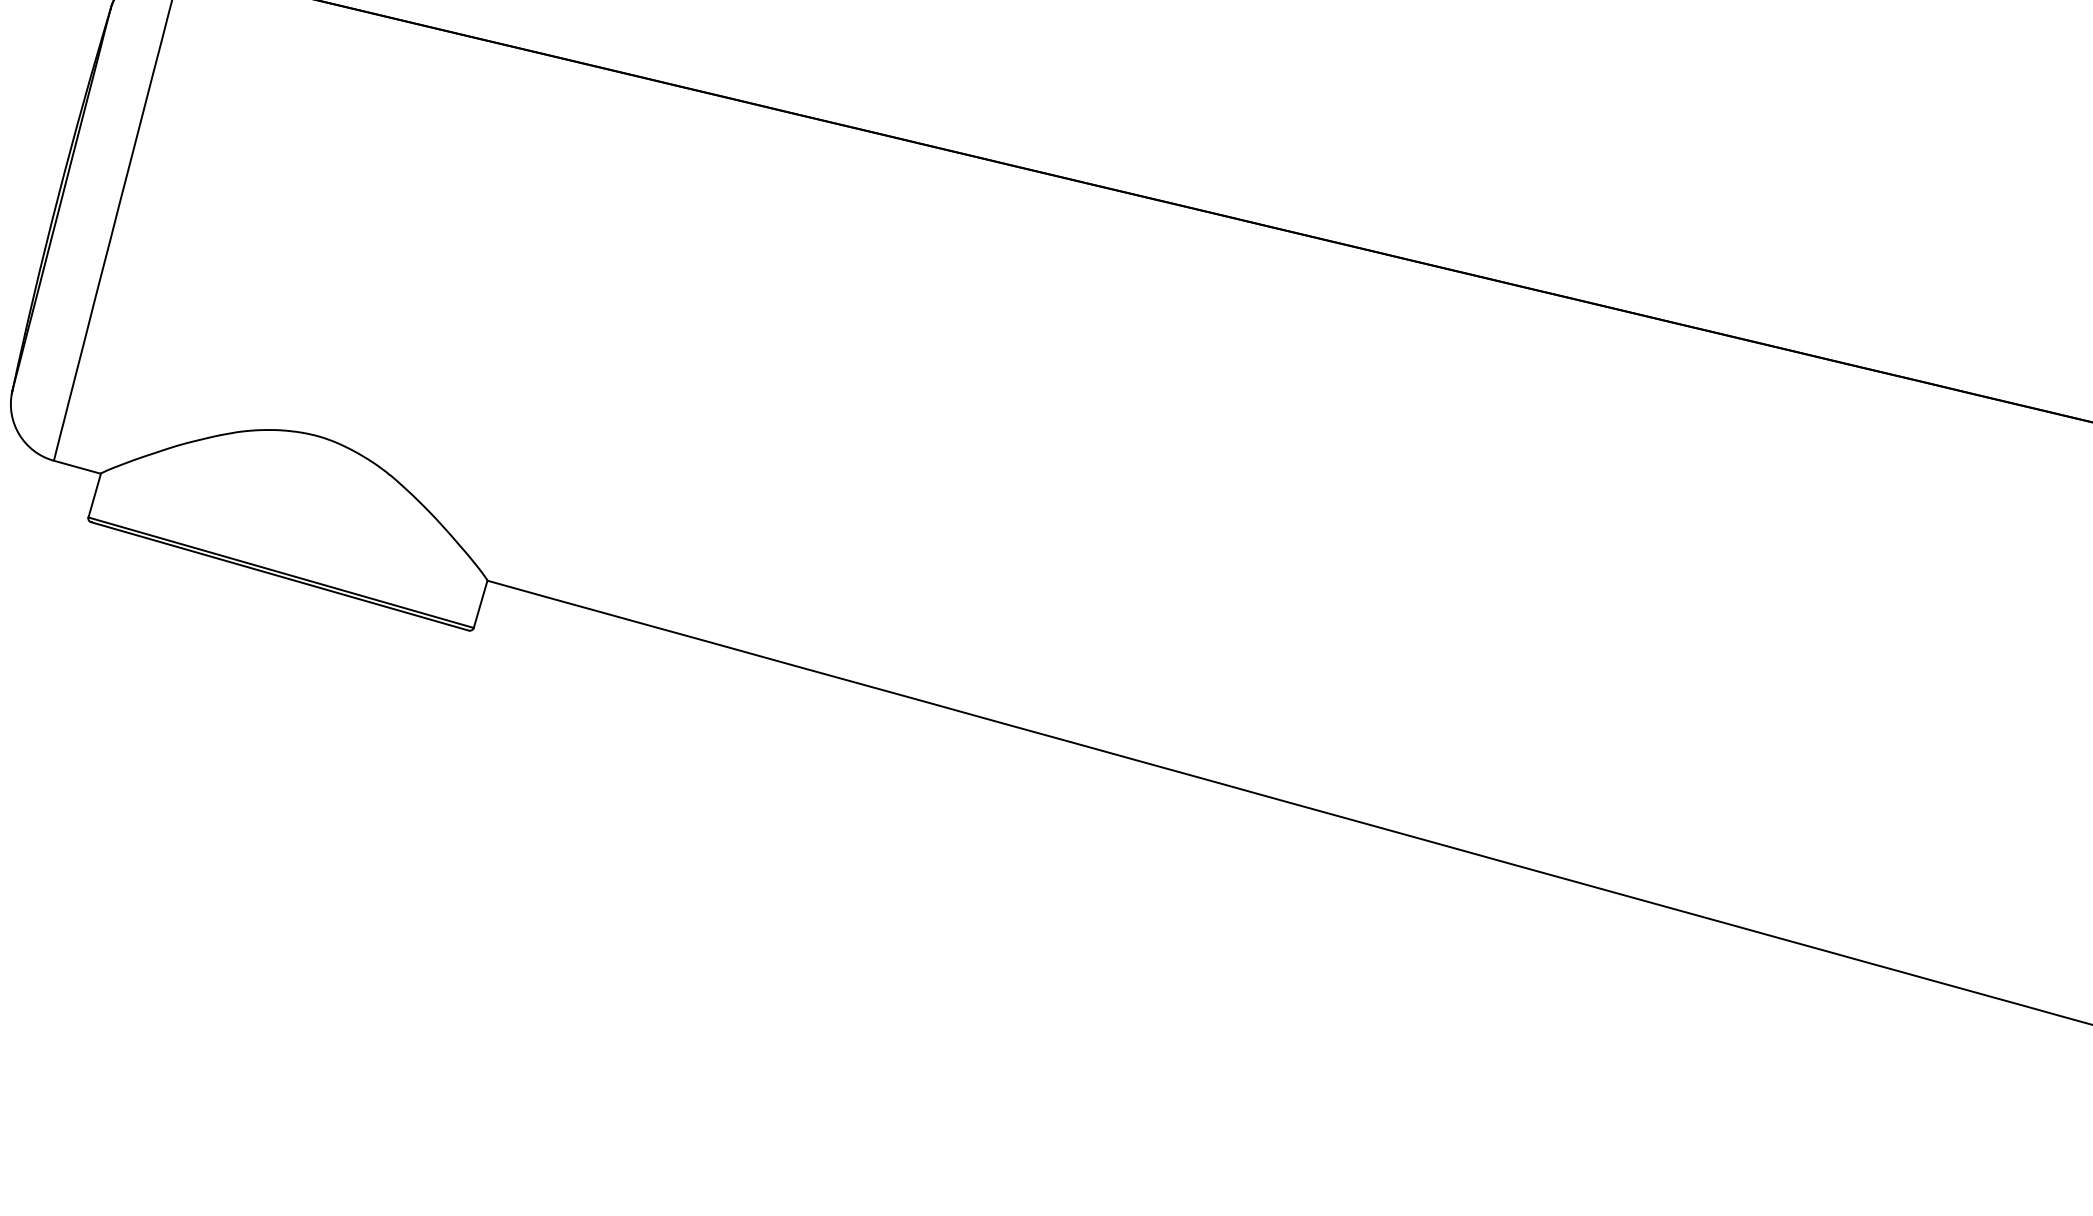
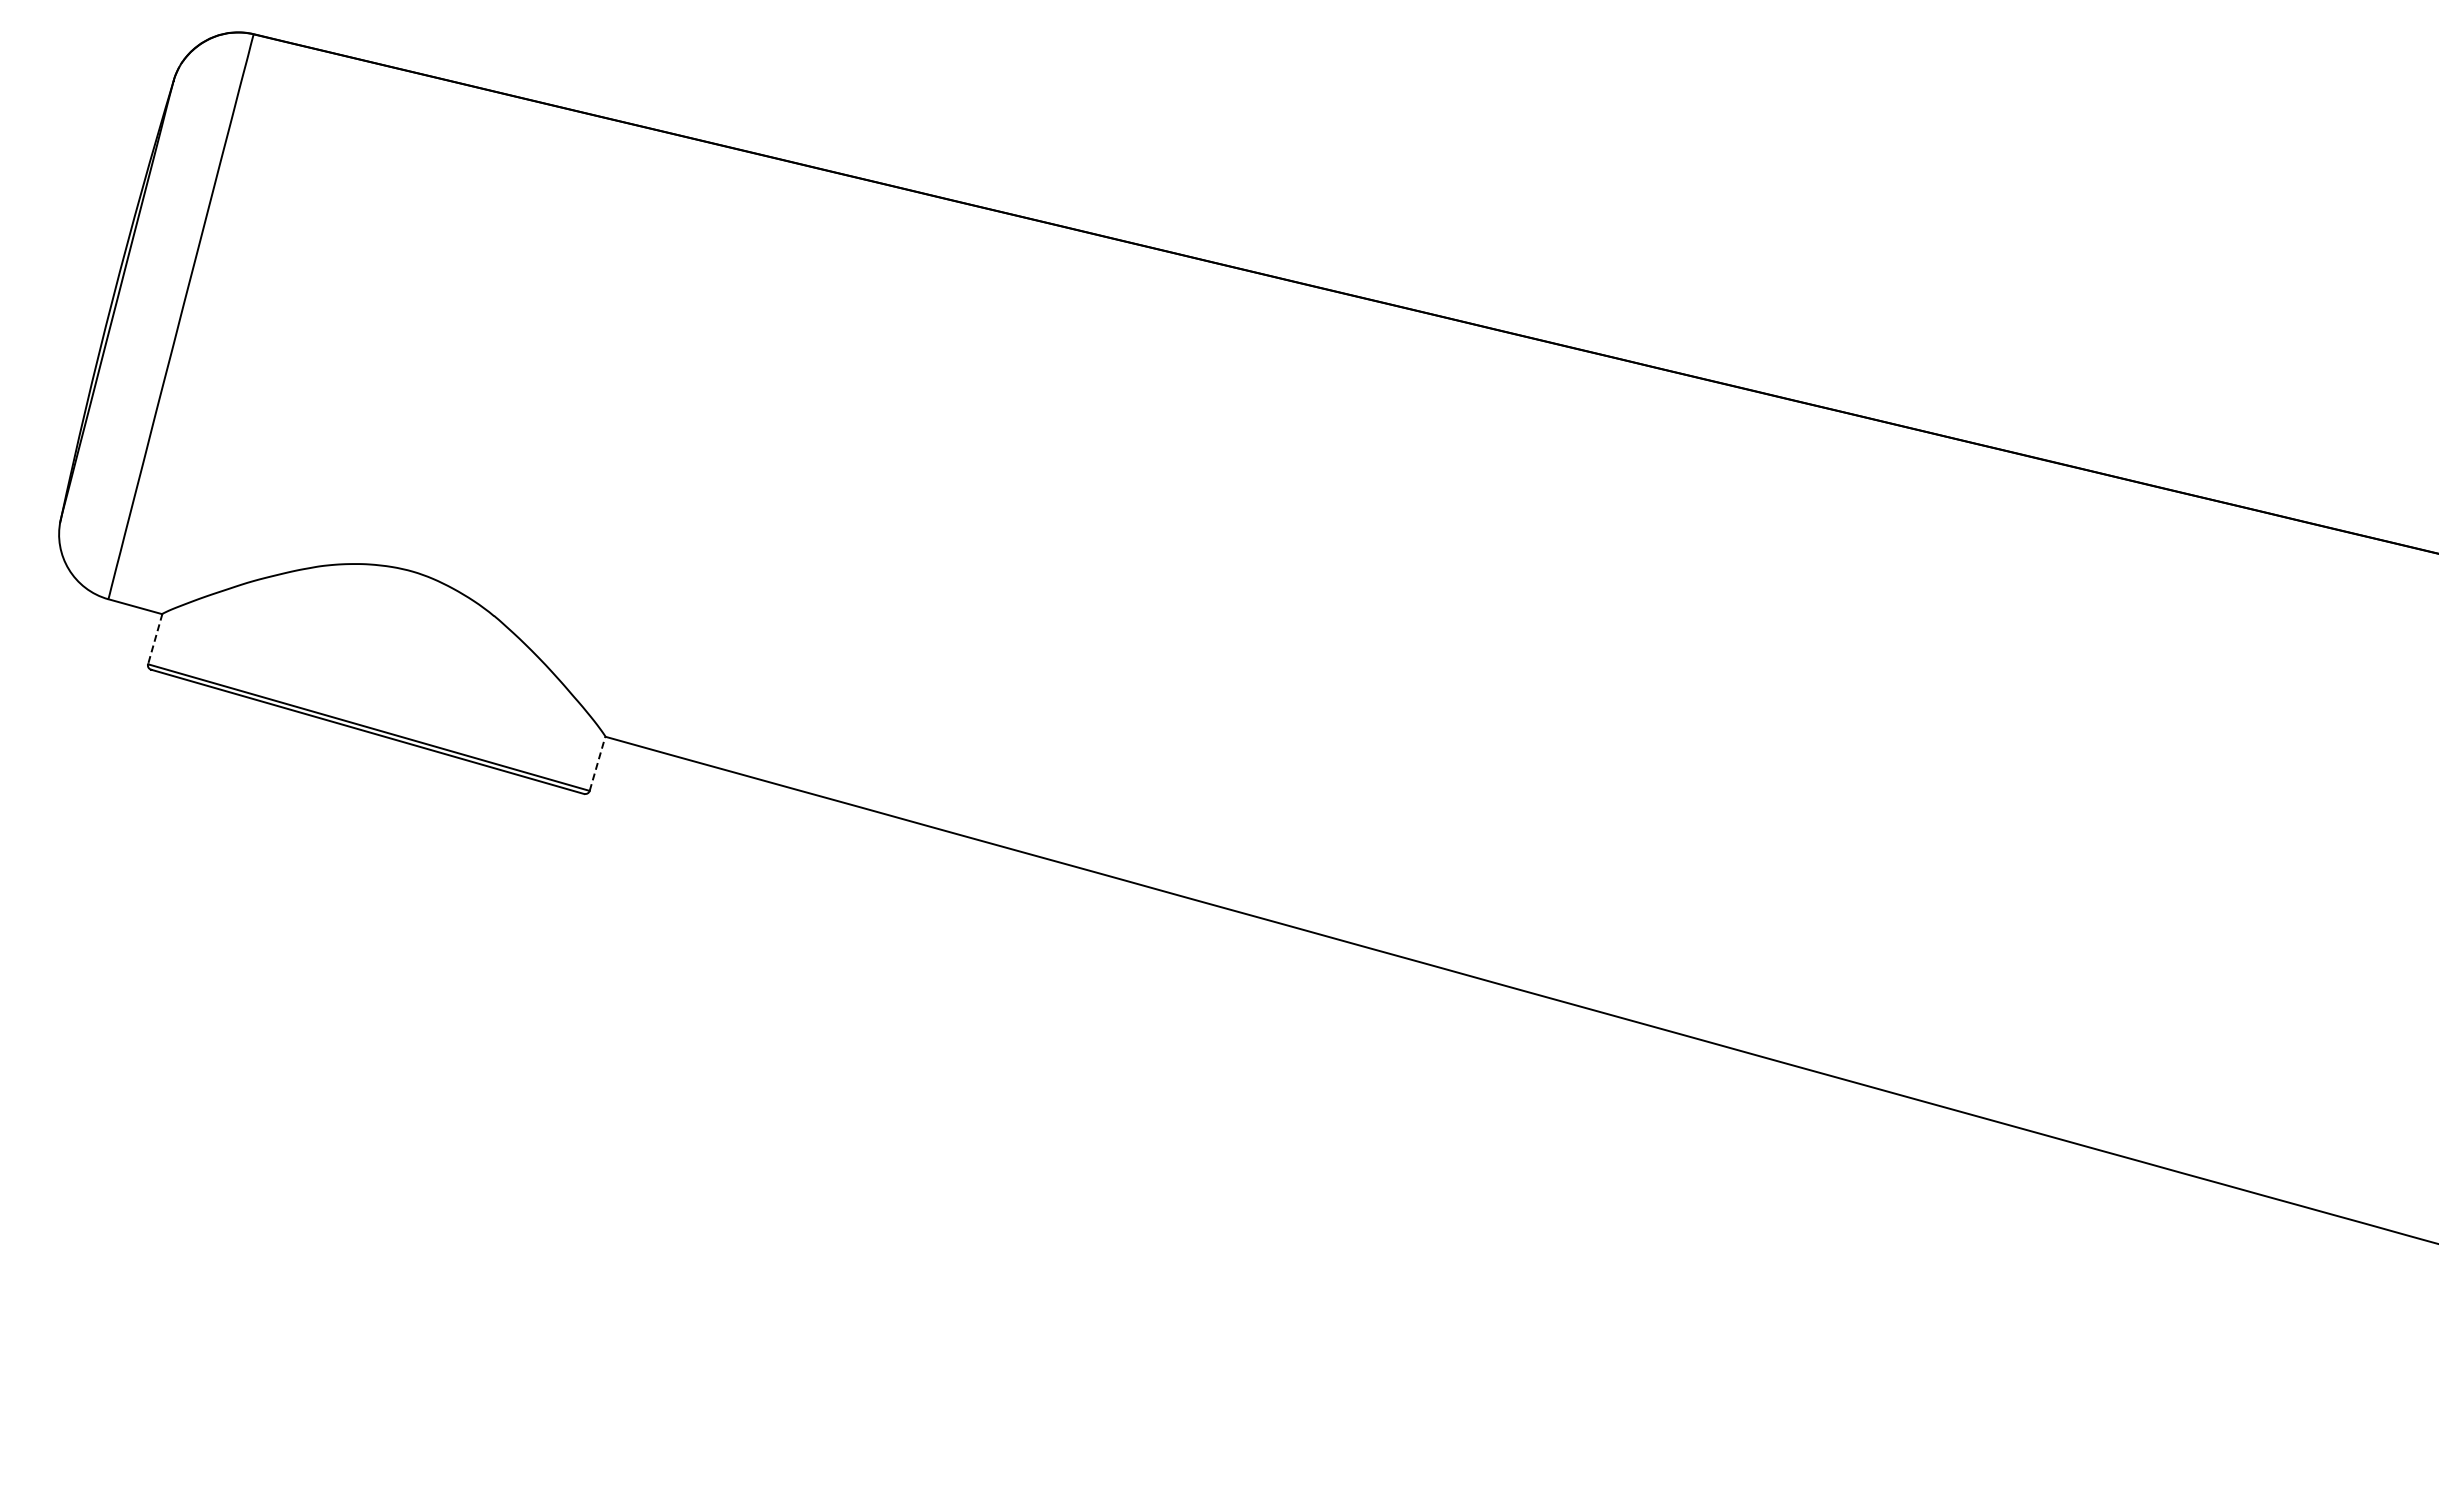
line: (94, 495) -> (155, 639), solid -> dashed
line: (480, 604) -> (597, 763), solid -> dashed

